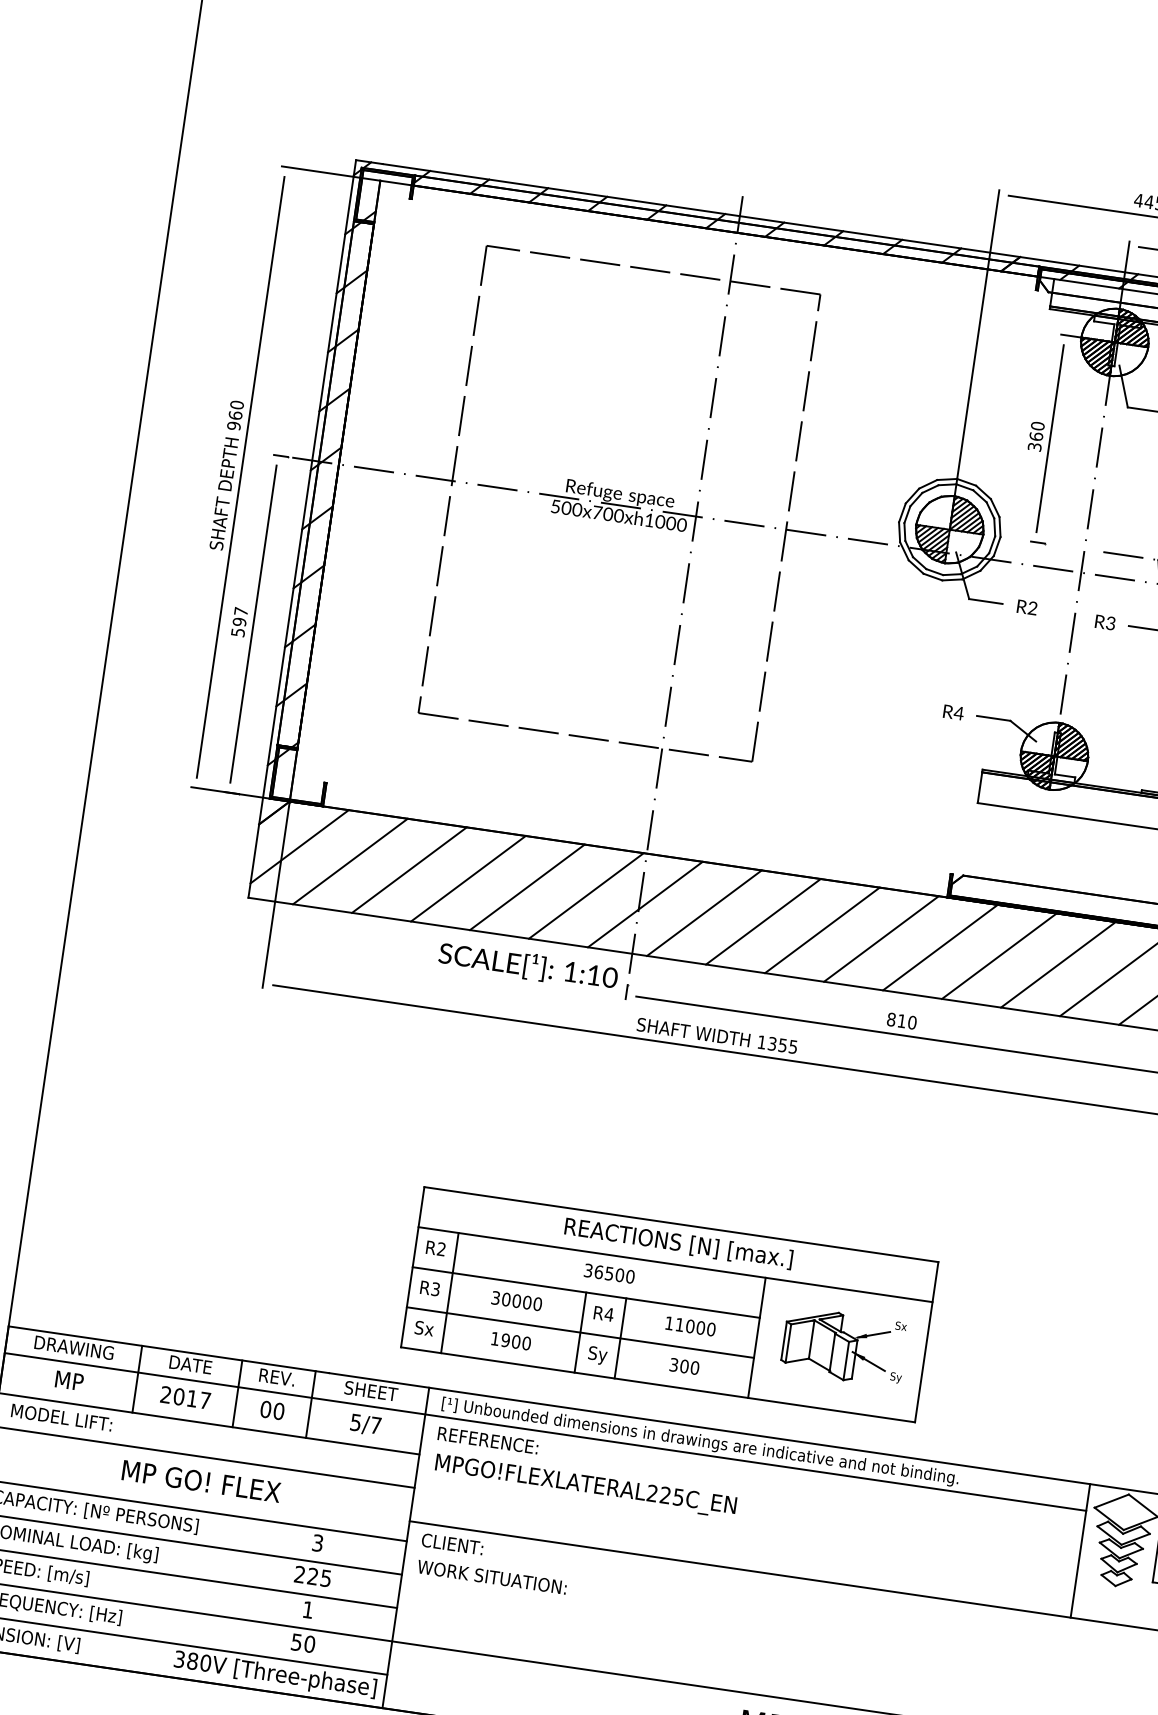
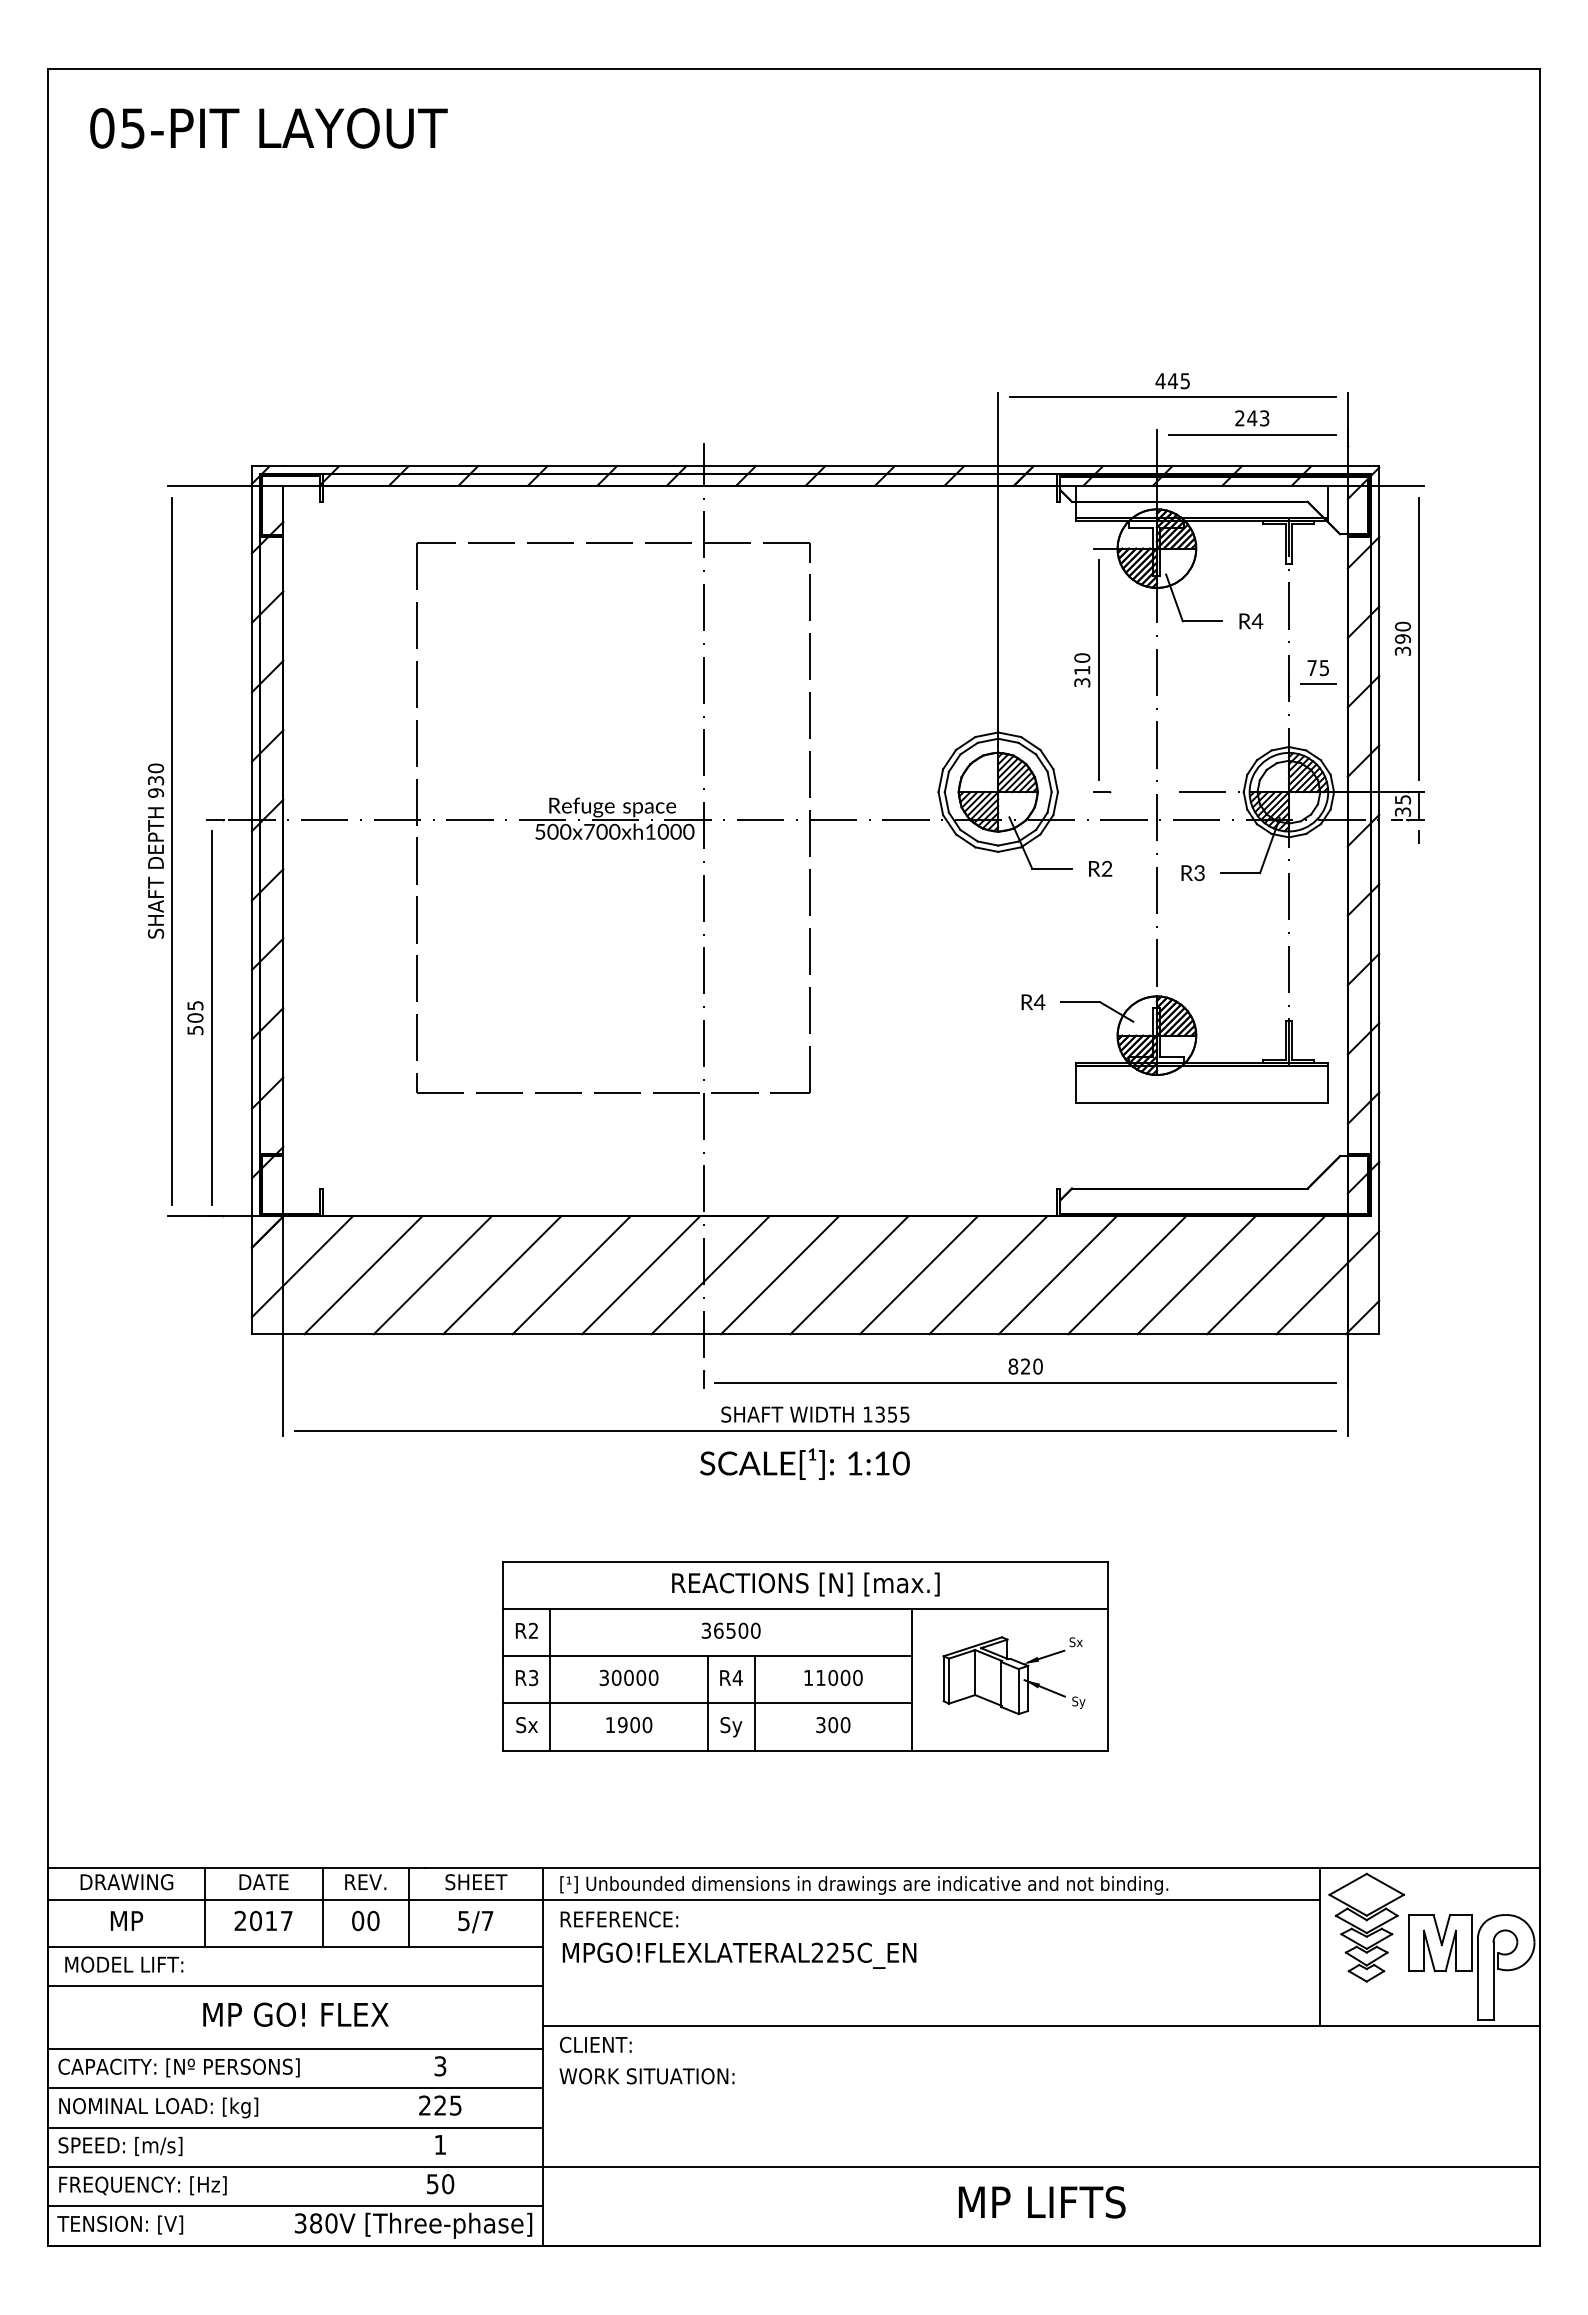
text: (235, 415) -> (155, 780), 960 -> 930
text: (1036, 436) -> (1082, 670), 360 -> 310
text: (240, 616) -> (195, 1011), 597 -> 505
text: (528, 965) -> (804, 1463), moved
text: (901, 1021) -> (1025, 1366), 810 -> 820
part: (669, 1304) -> (805, 1656), moved

